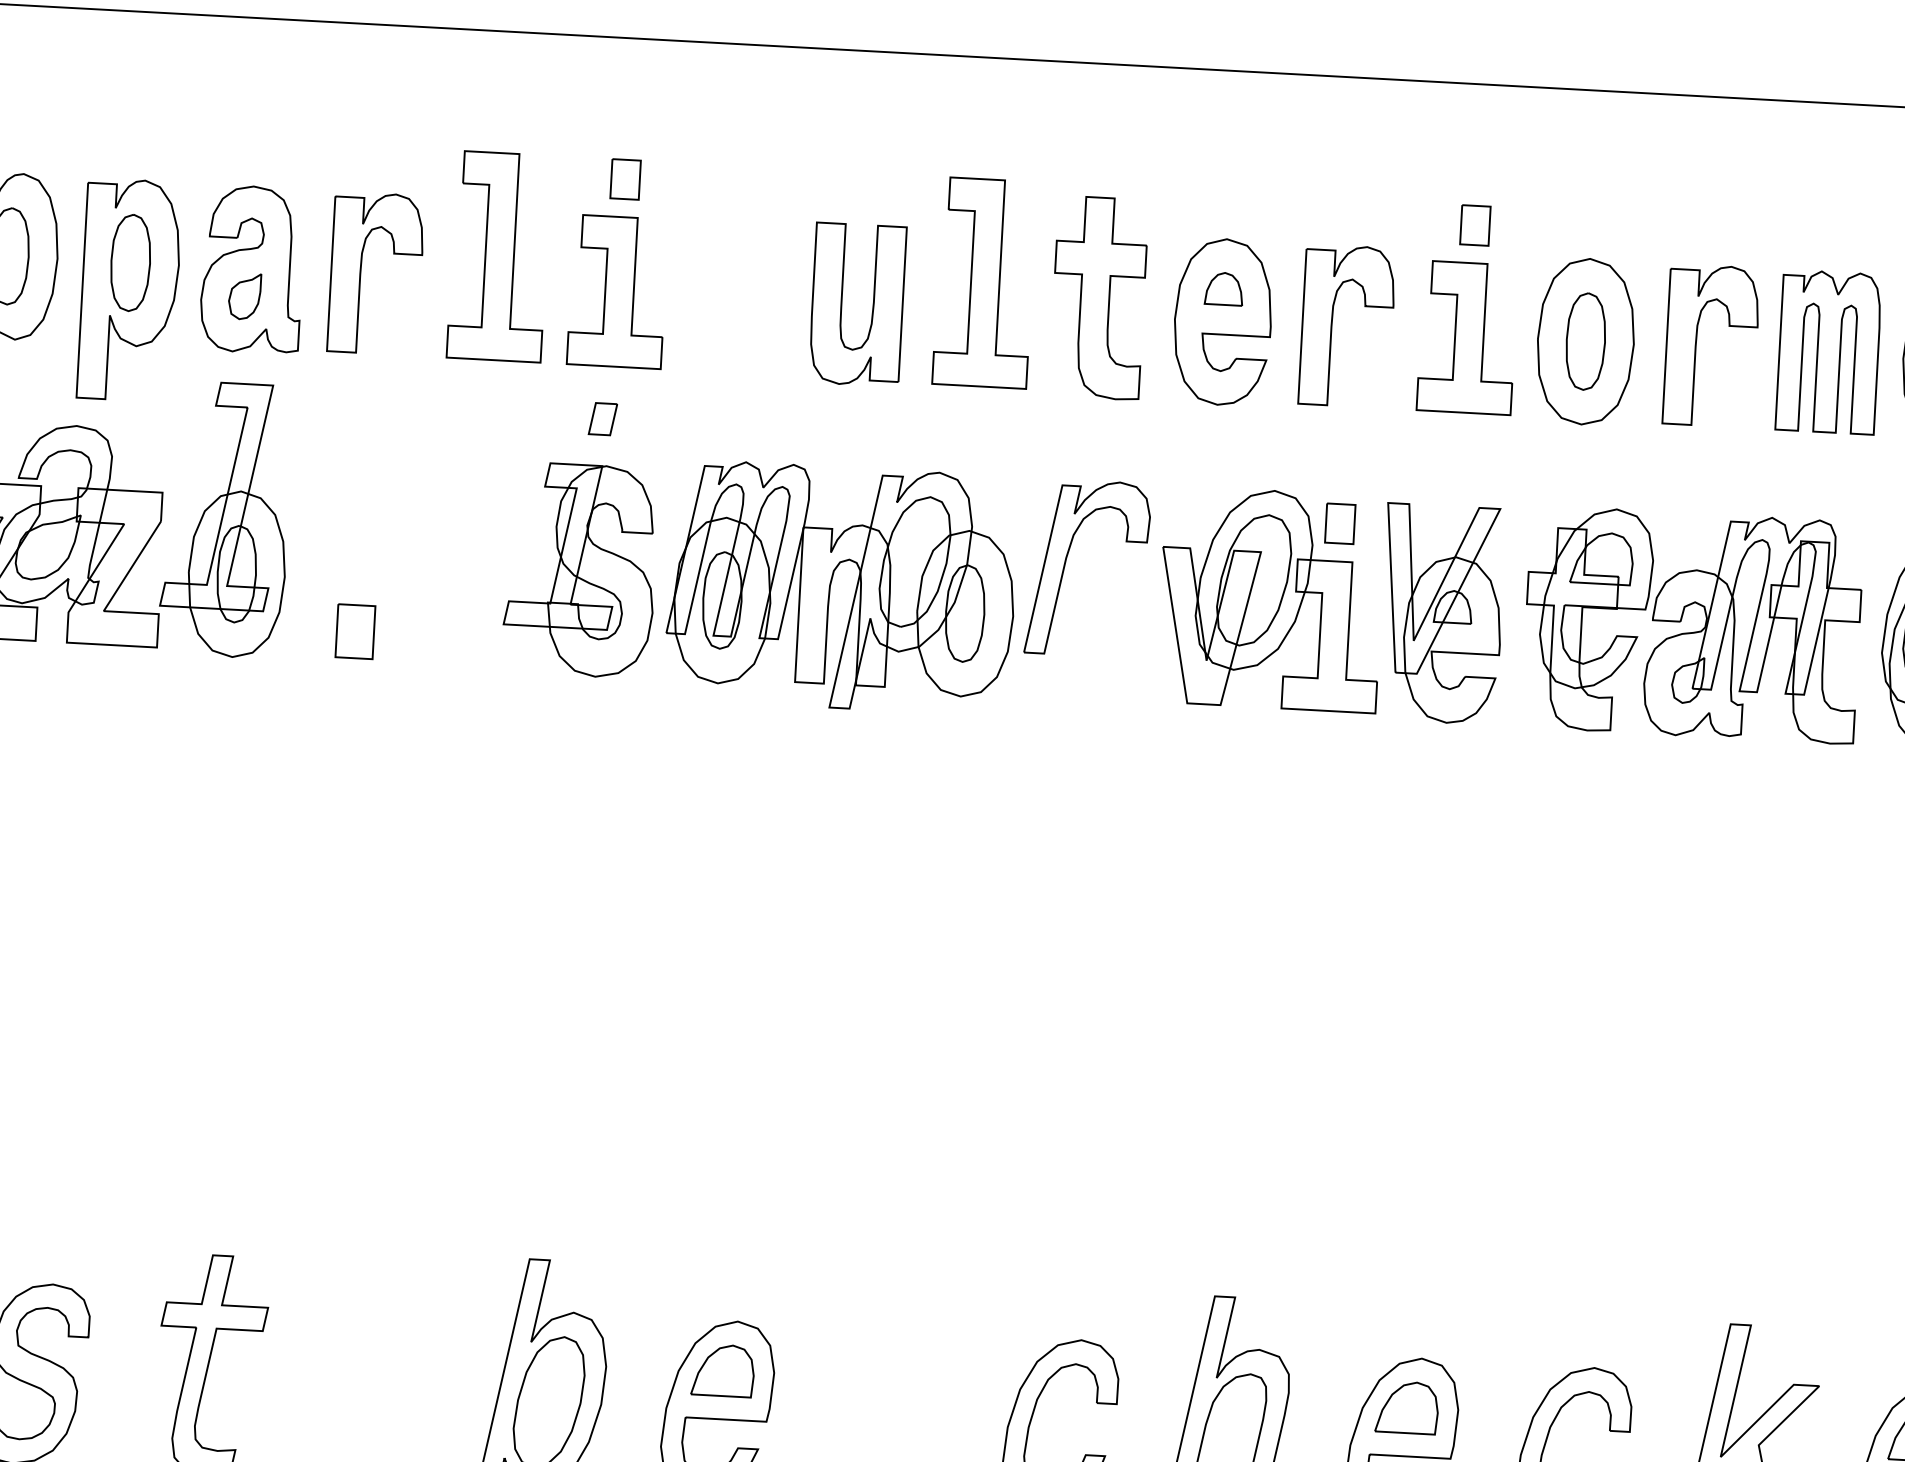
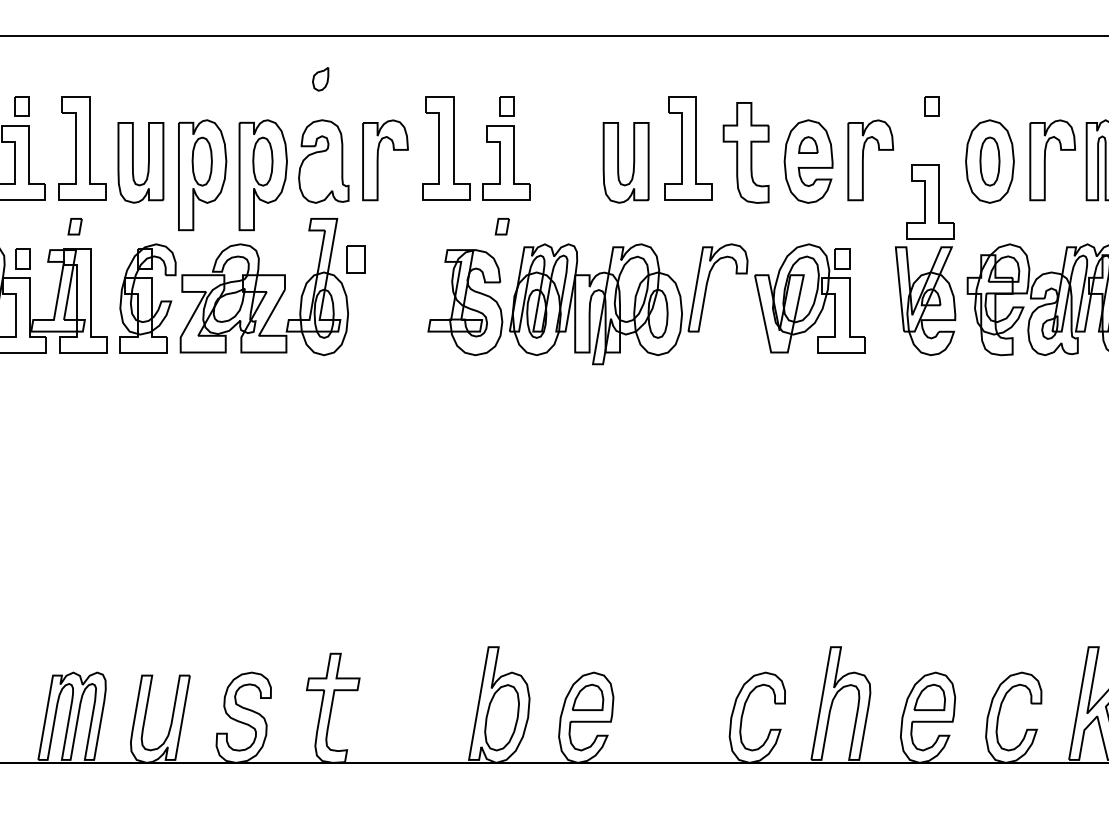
part: (244, 296) -> (320, 79), moved
part: (1466, 337) -> (930, 201), moved
part: (942, 593) -> (646, 304), moved
part: (354, 632) -> (355, 259), moved

